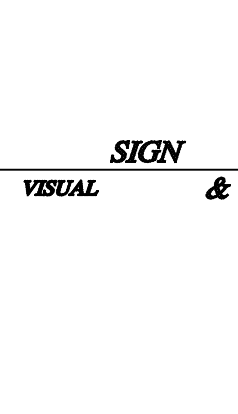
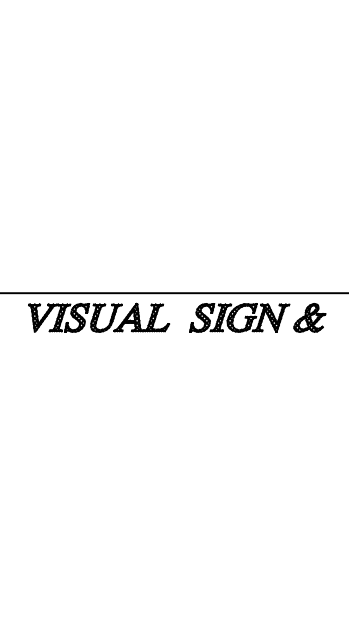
part: (147, 151) -> (239, 317), moved
part: (61, 187) -> (99, 317), size x1.43

